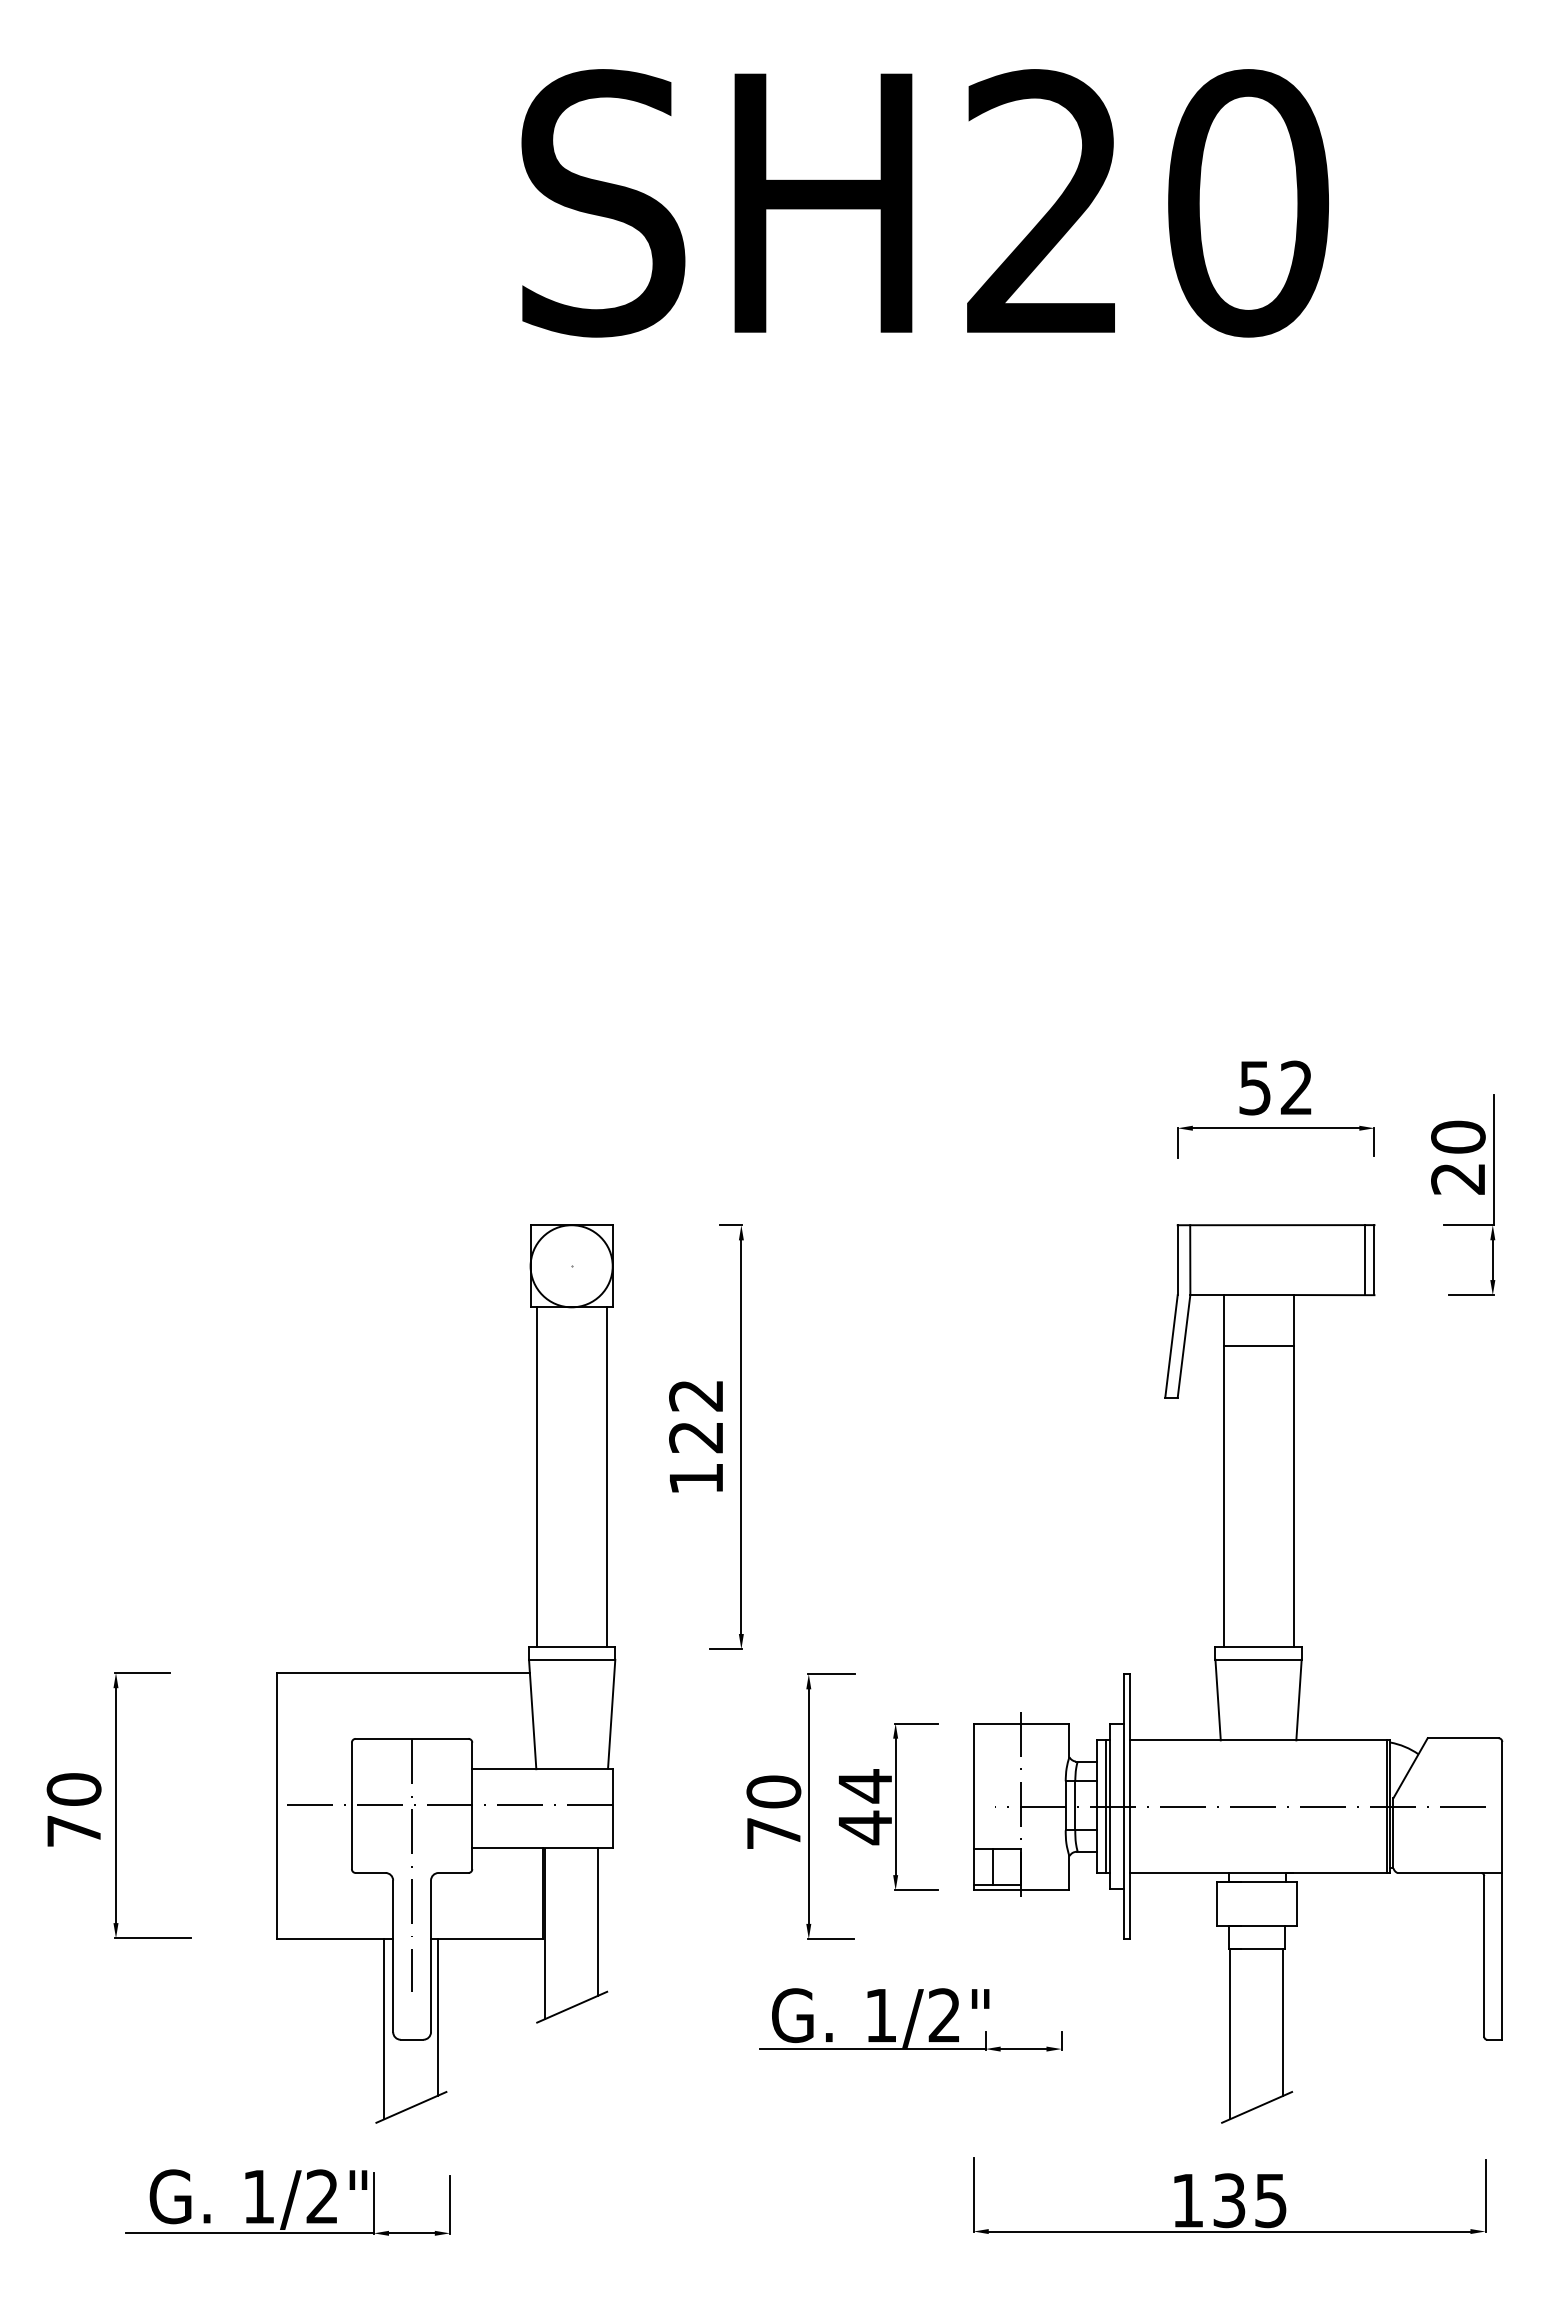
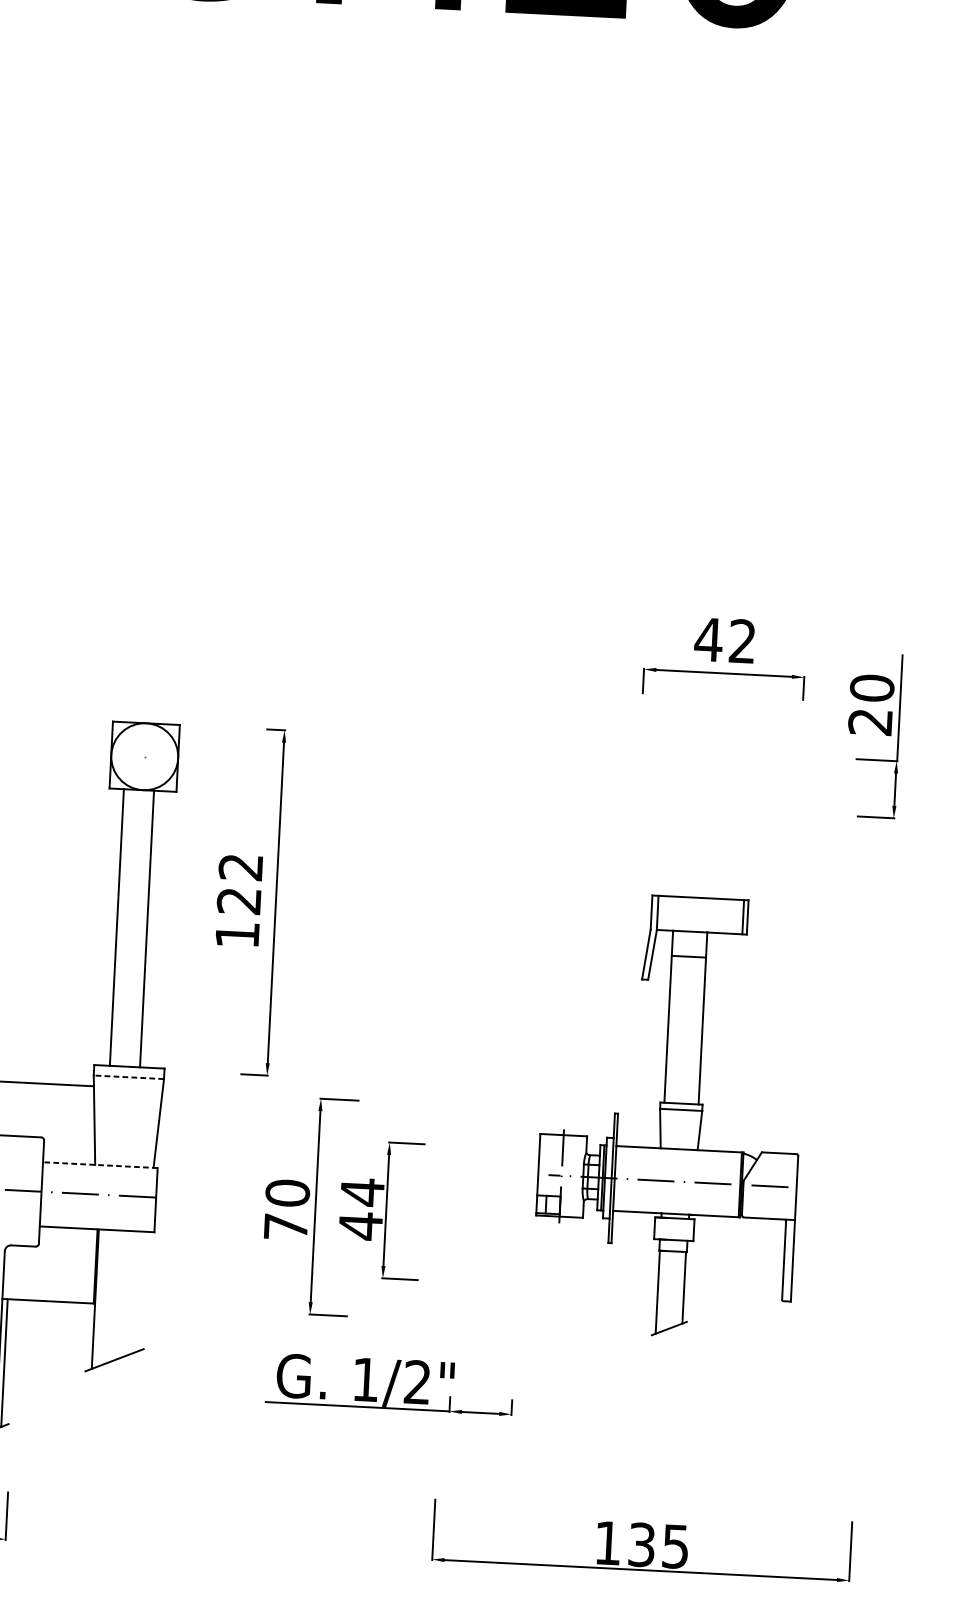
text: (1254, 1088) -> (708, 640), 52 -> 42
line: (537, 1476) -> (147, 928), moved
line: (607, 1476) -> (117, 927), moved
line: (571, 1659) -> (128, 1077), solid -> dashed
part: (1238, 1673) -> (671, 1115), size x0.6
line: (542, 1769) -> (100, 1165), solid -> dashed
line: (598, 1921) -> (139, 1291), removed

